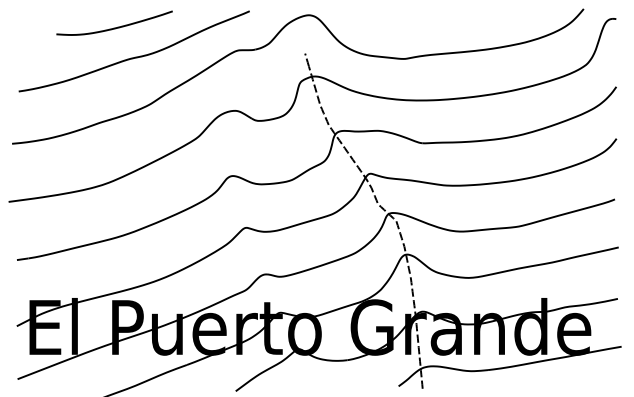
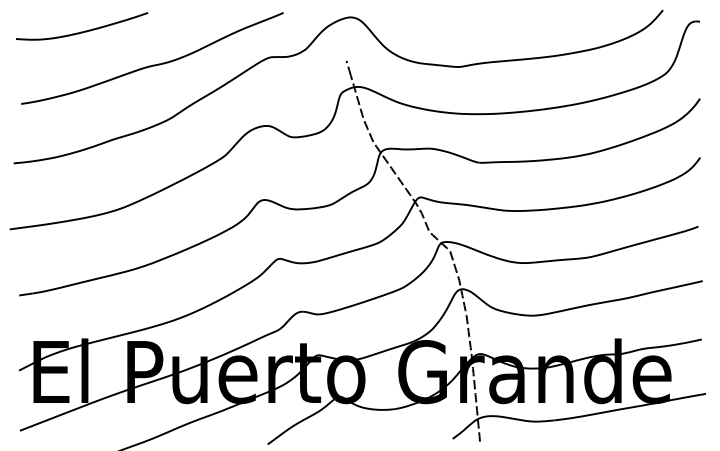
curve: (116, 26) -> (84, 30), moved

